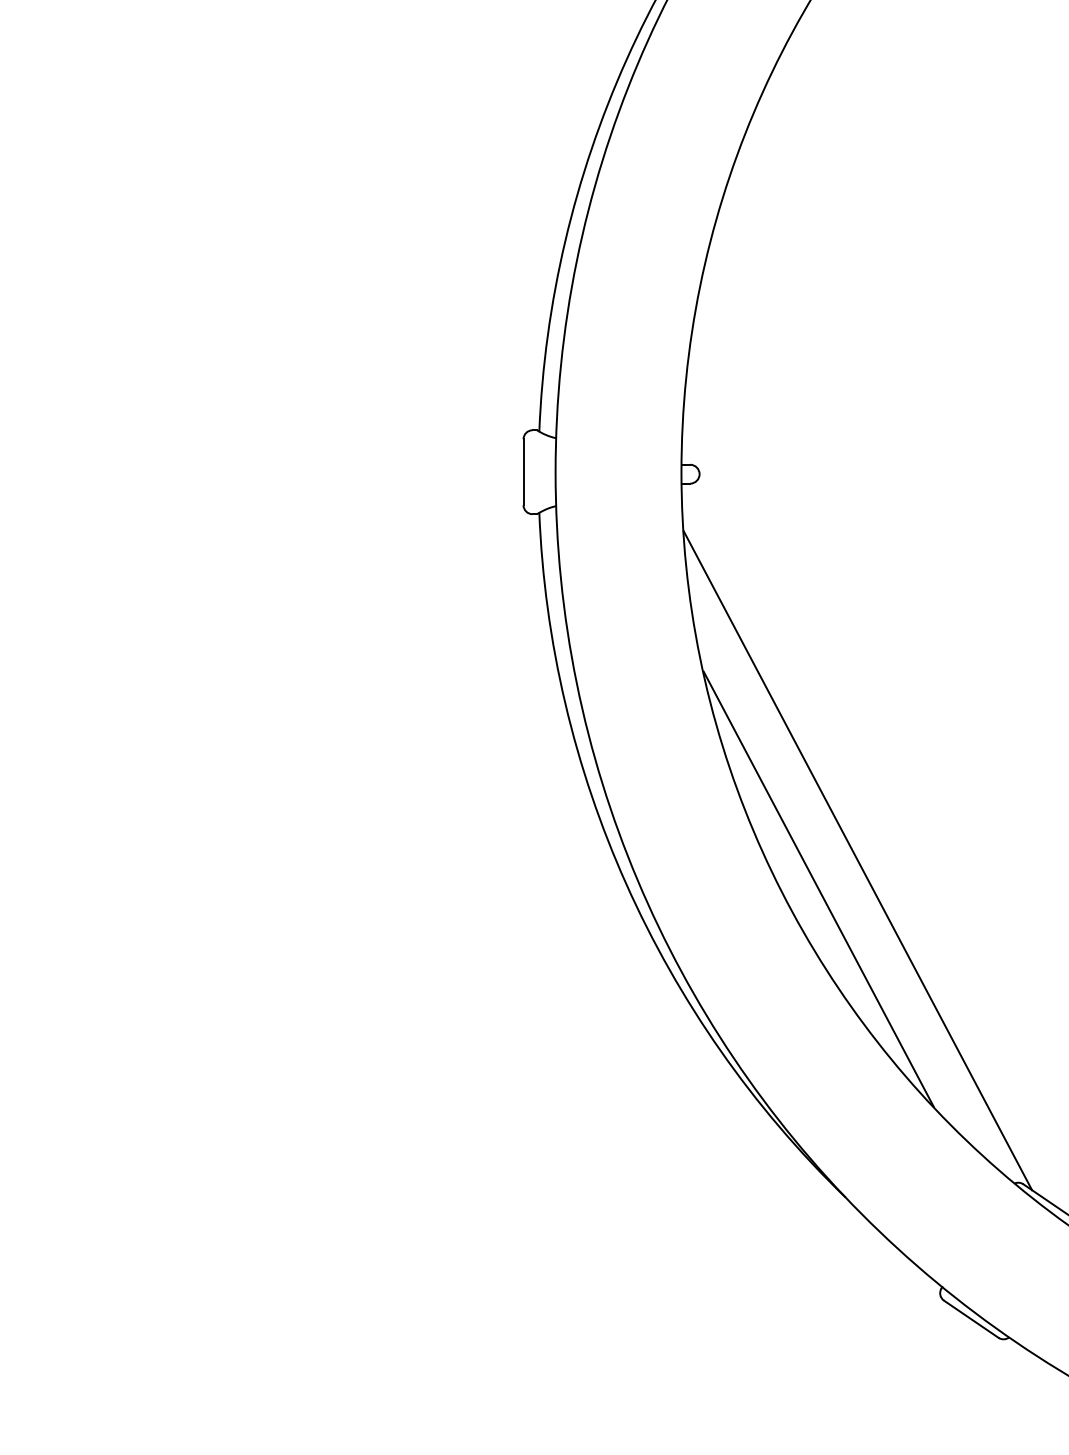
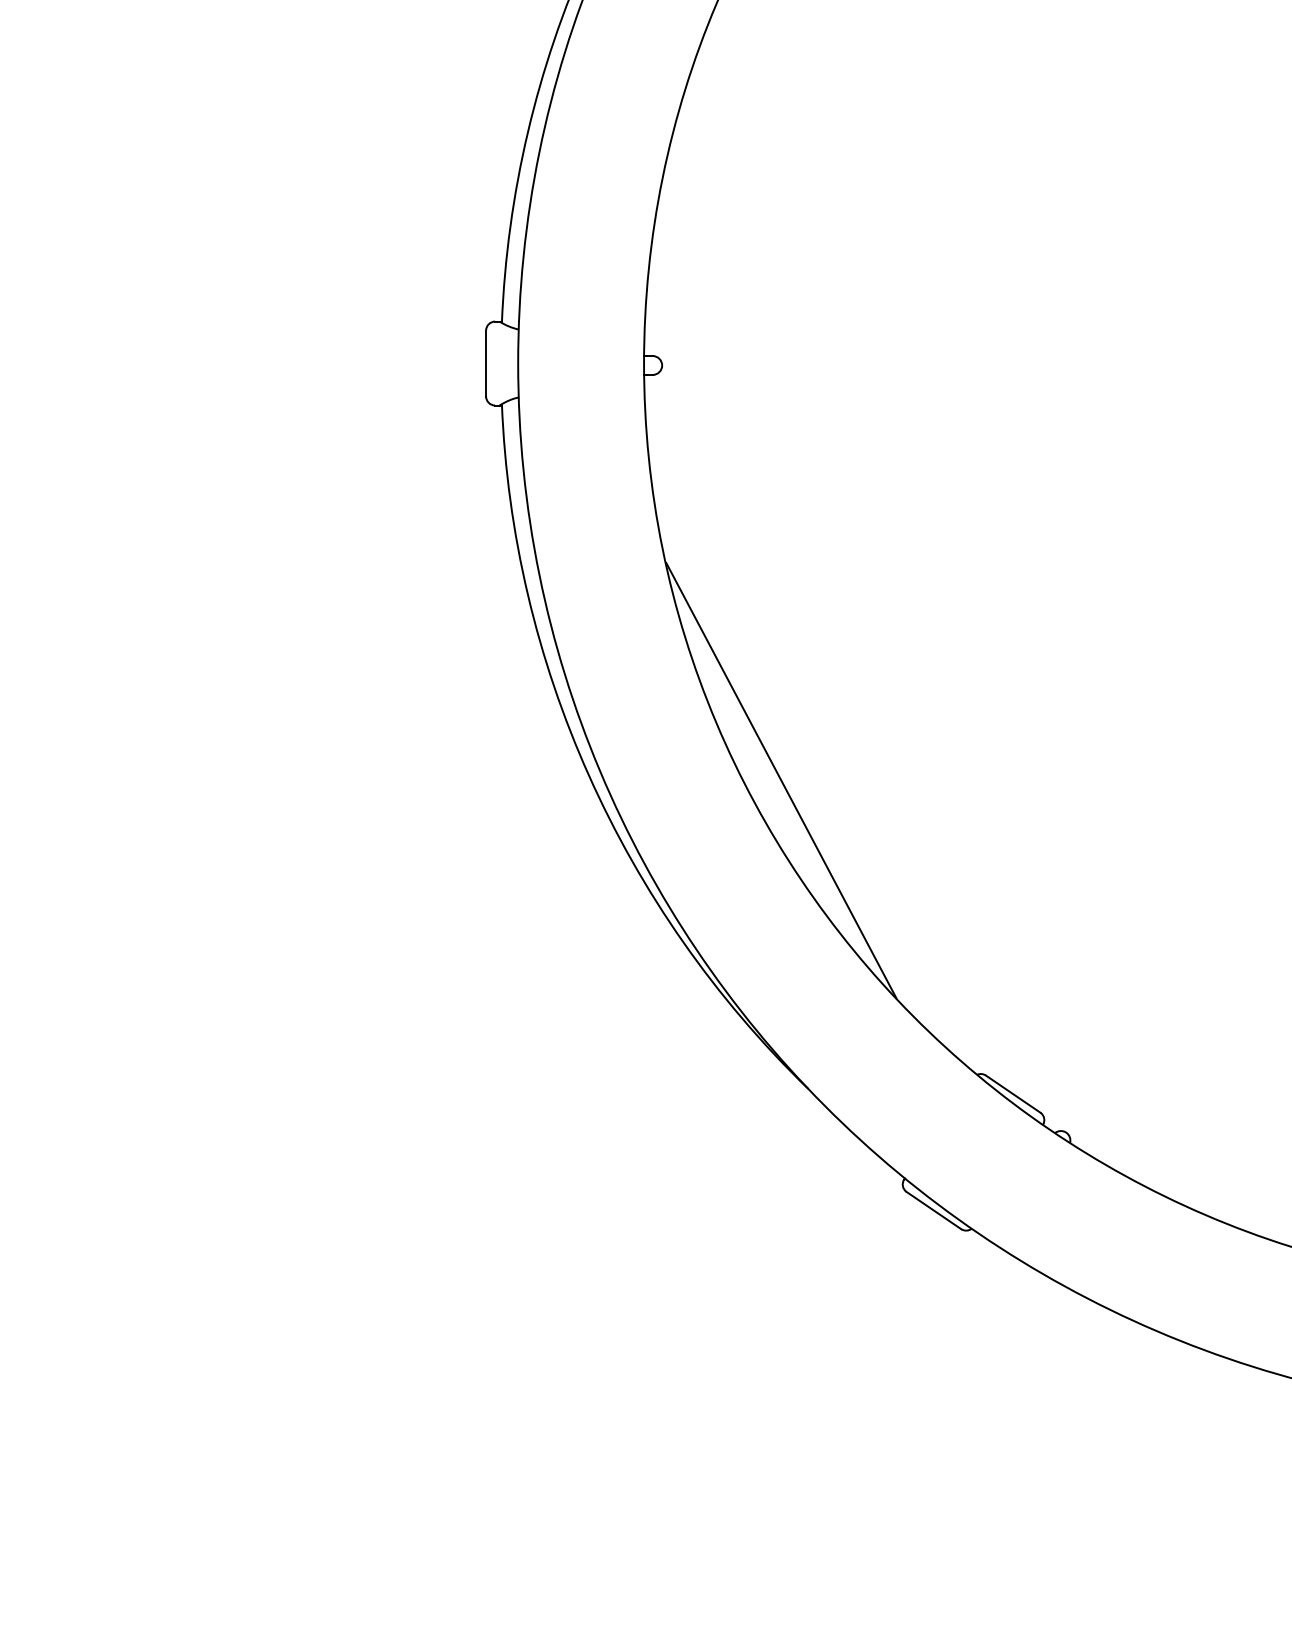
line: (857, 860) -> (820, 751), removed

